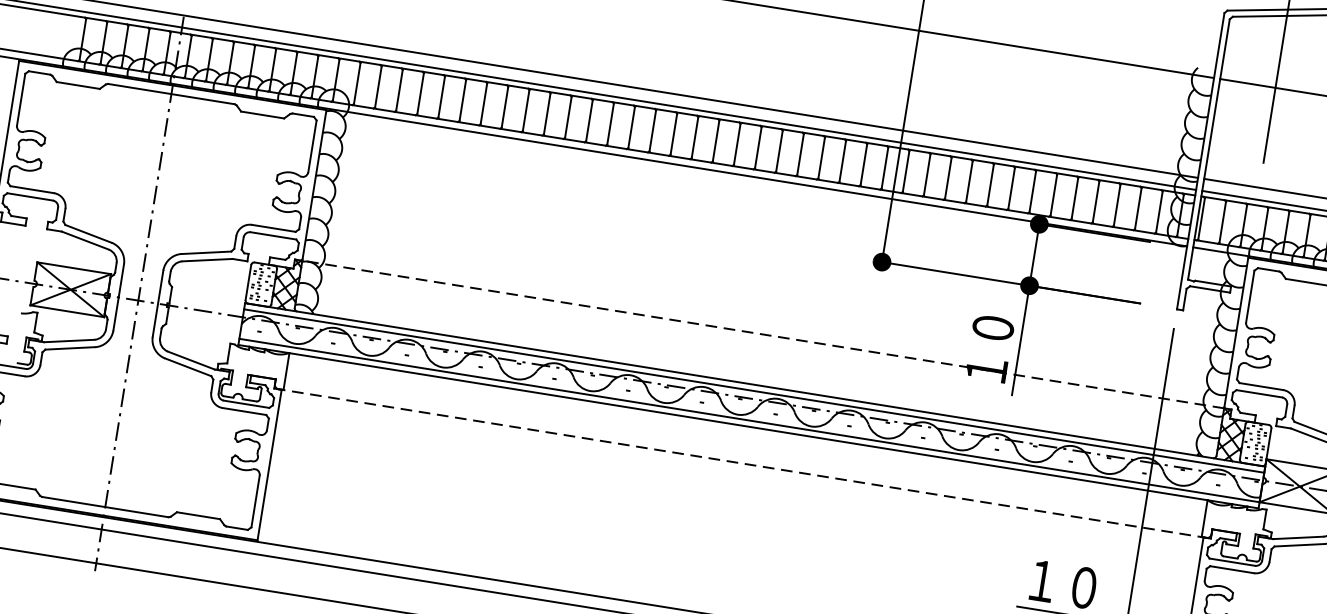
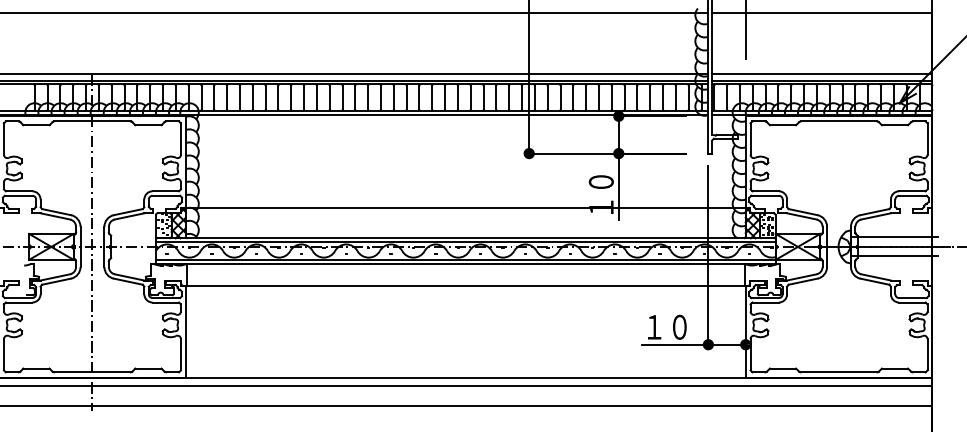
line: (762, 334) -> (465, 207), dashed -> solid
line: (742, 464) -> (465, 286), dashed -> solid

